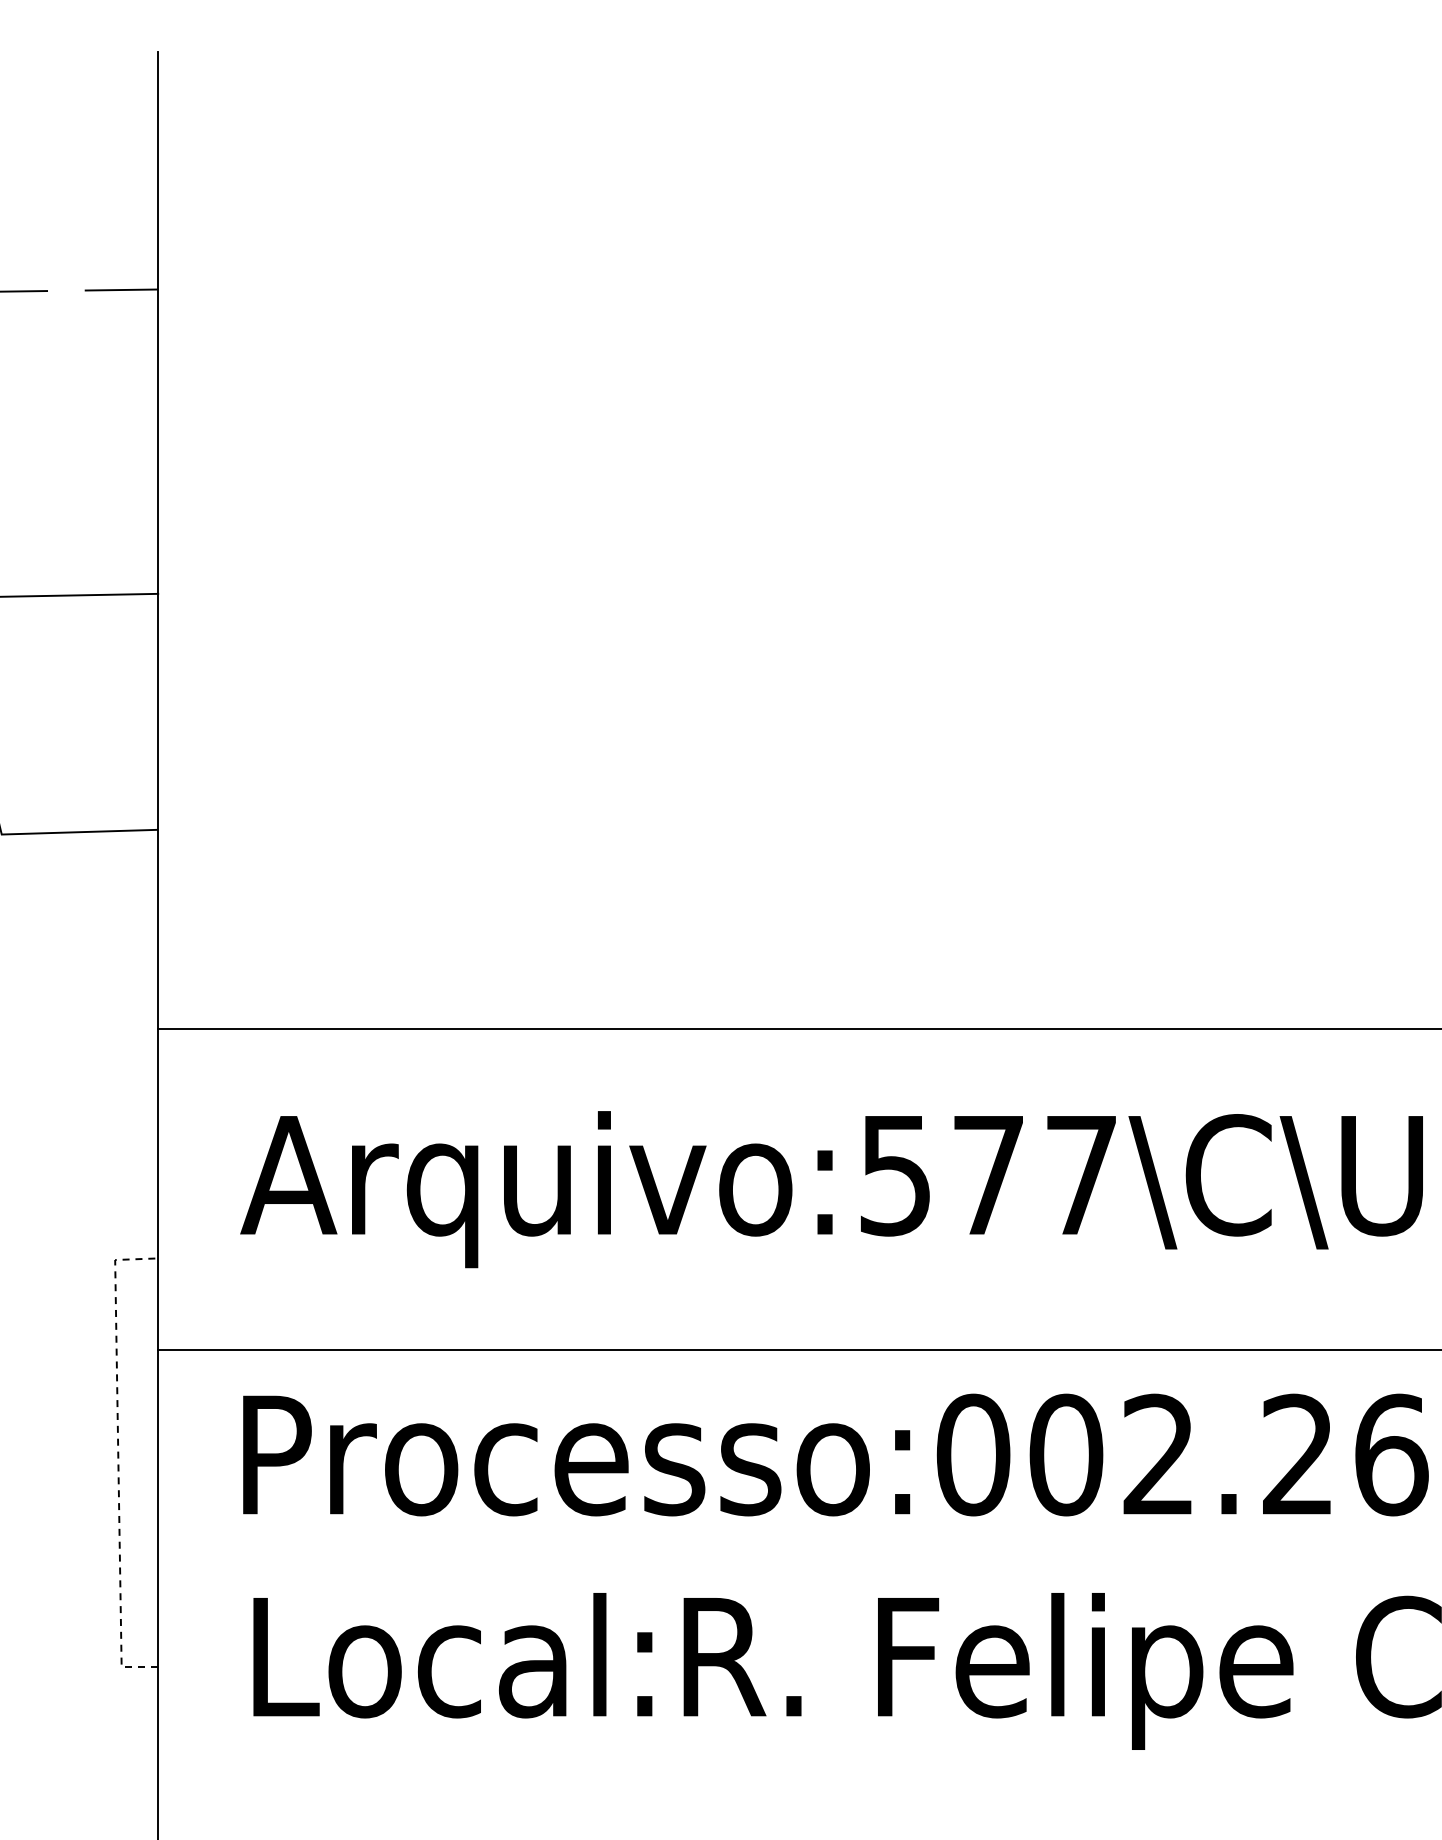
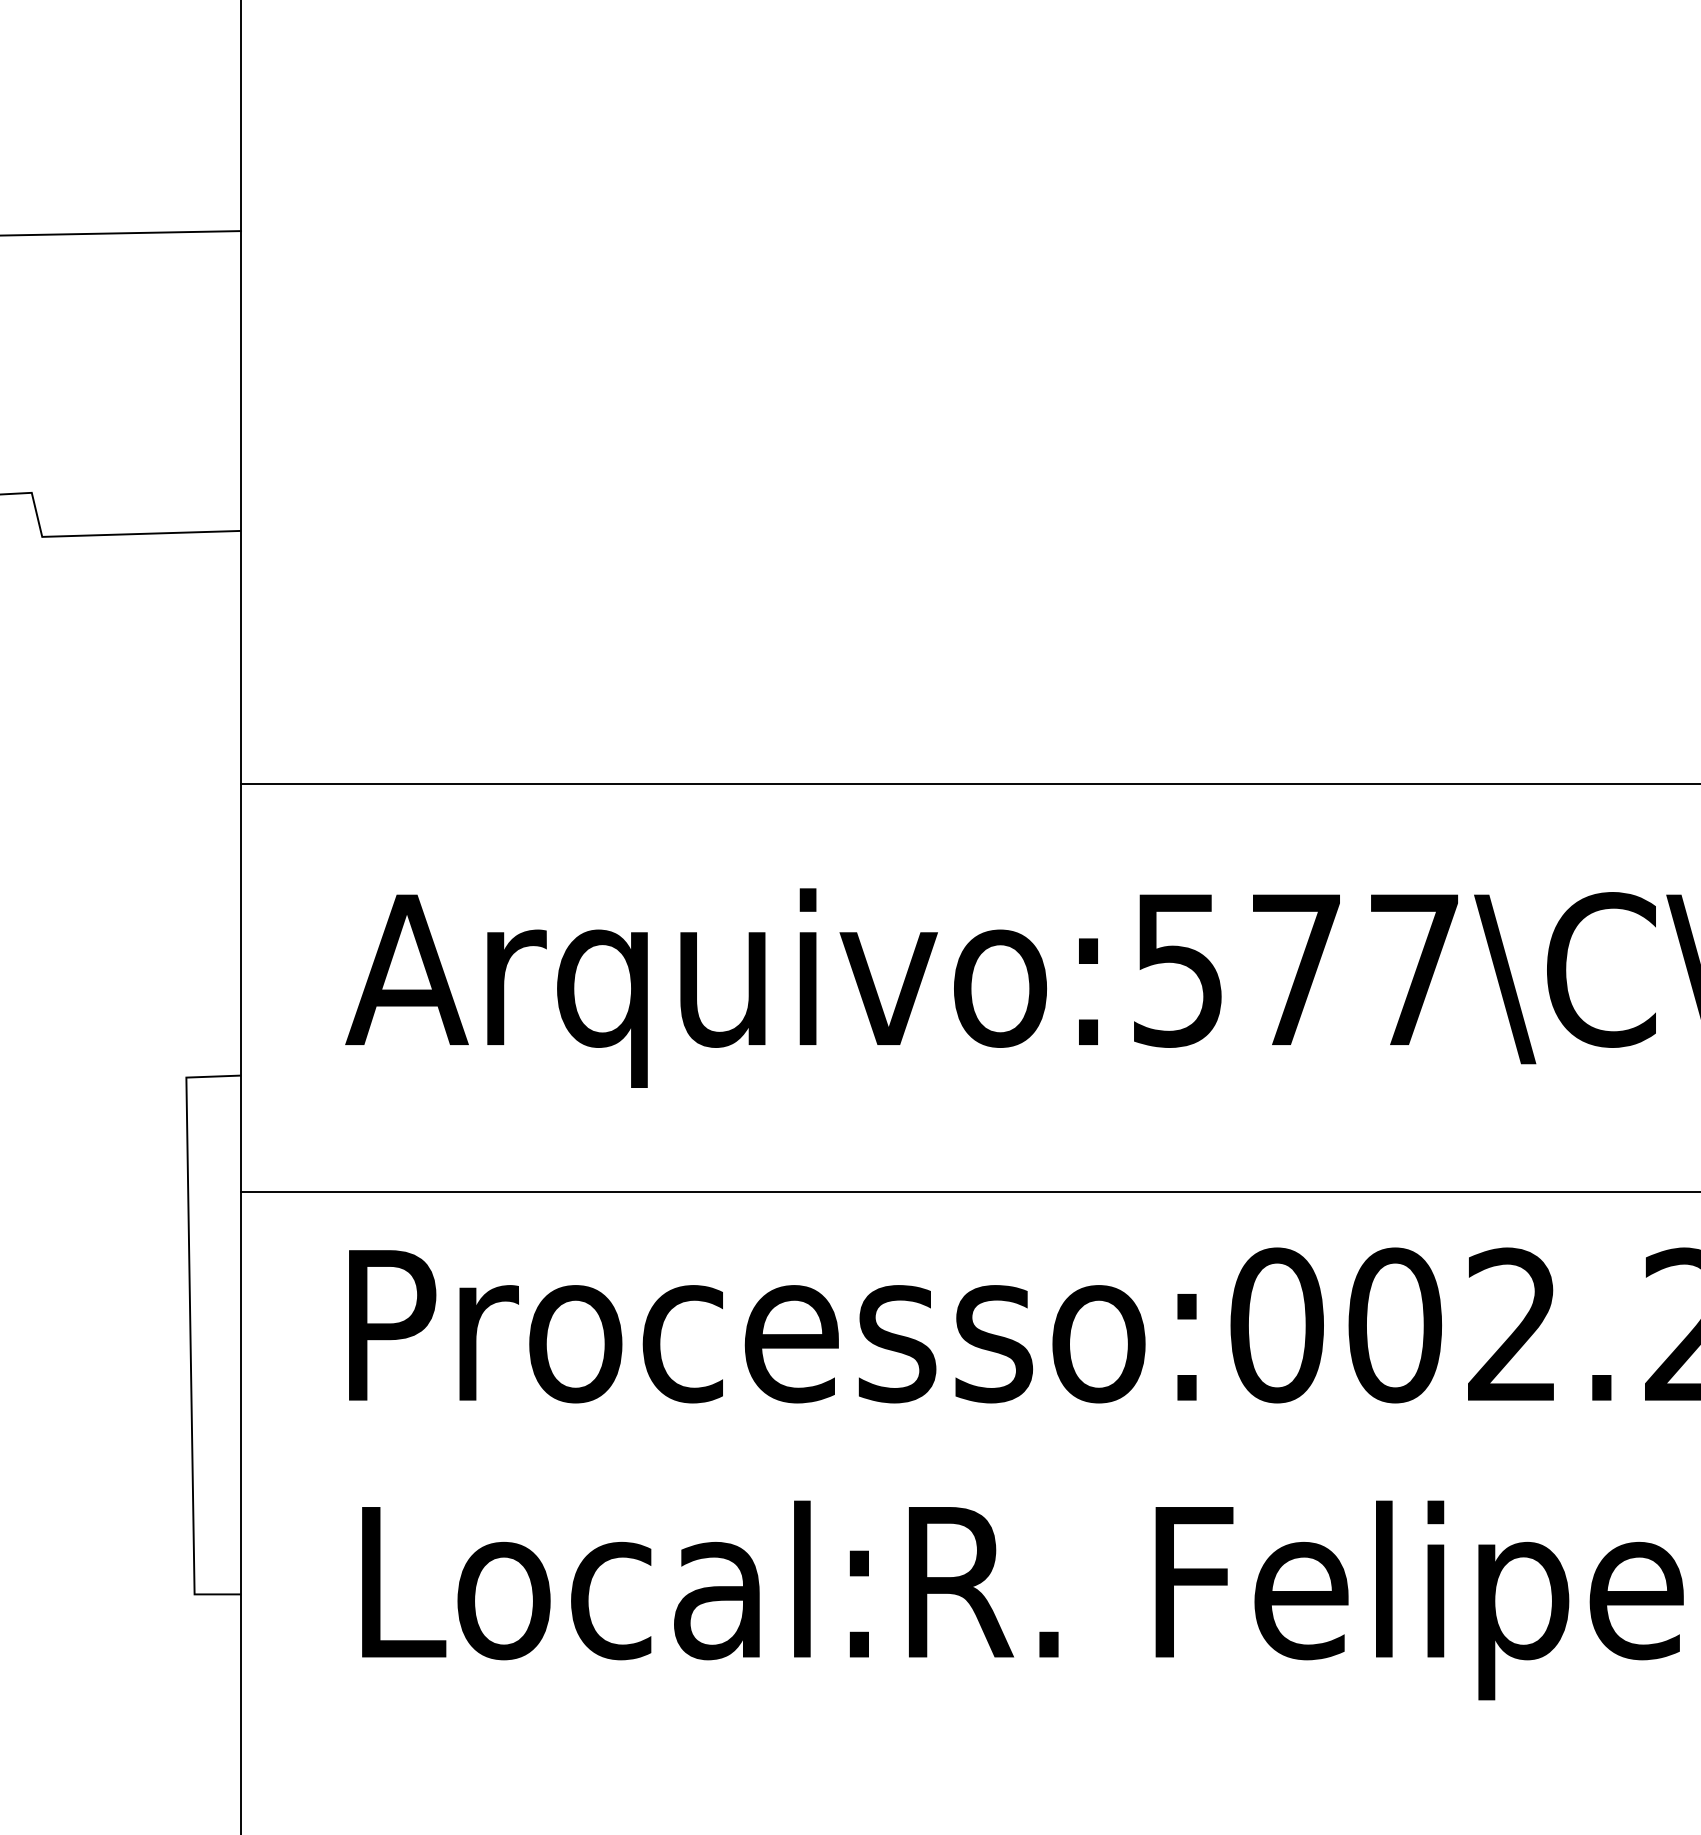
line: (118, 1459) -> (190, 1331), dashed -> solid

